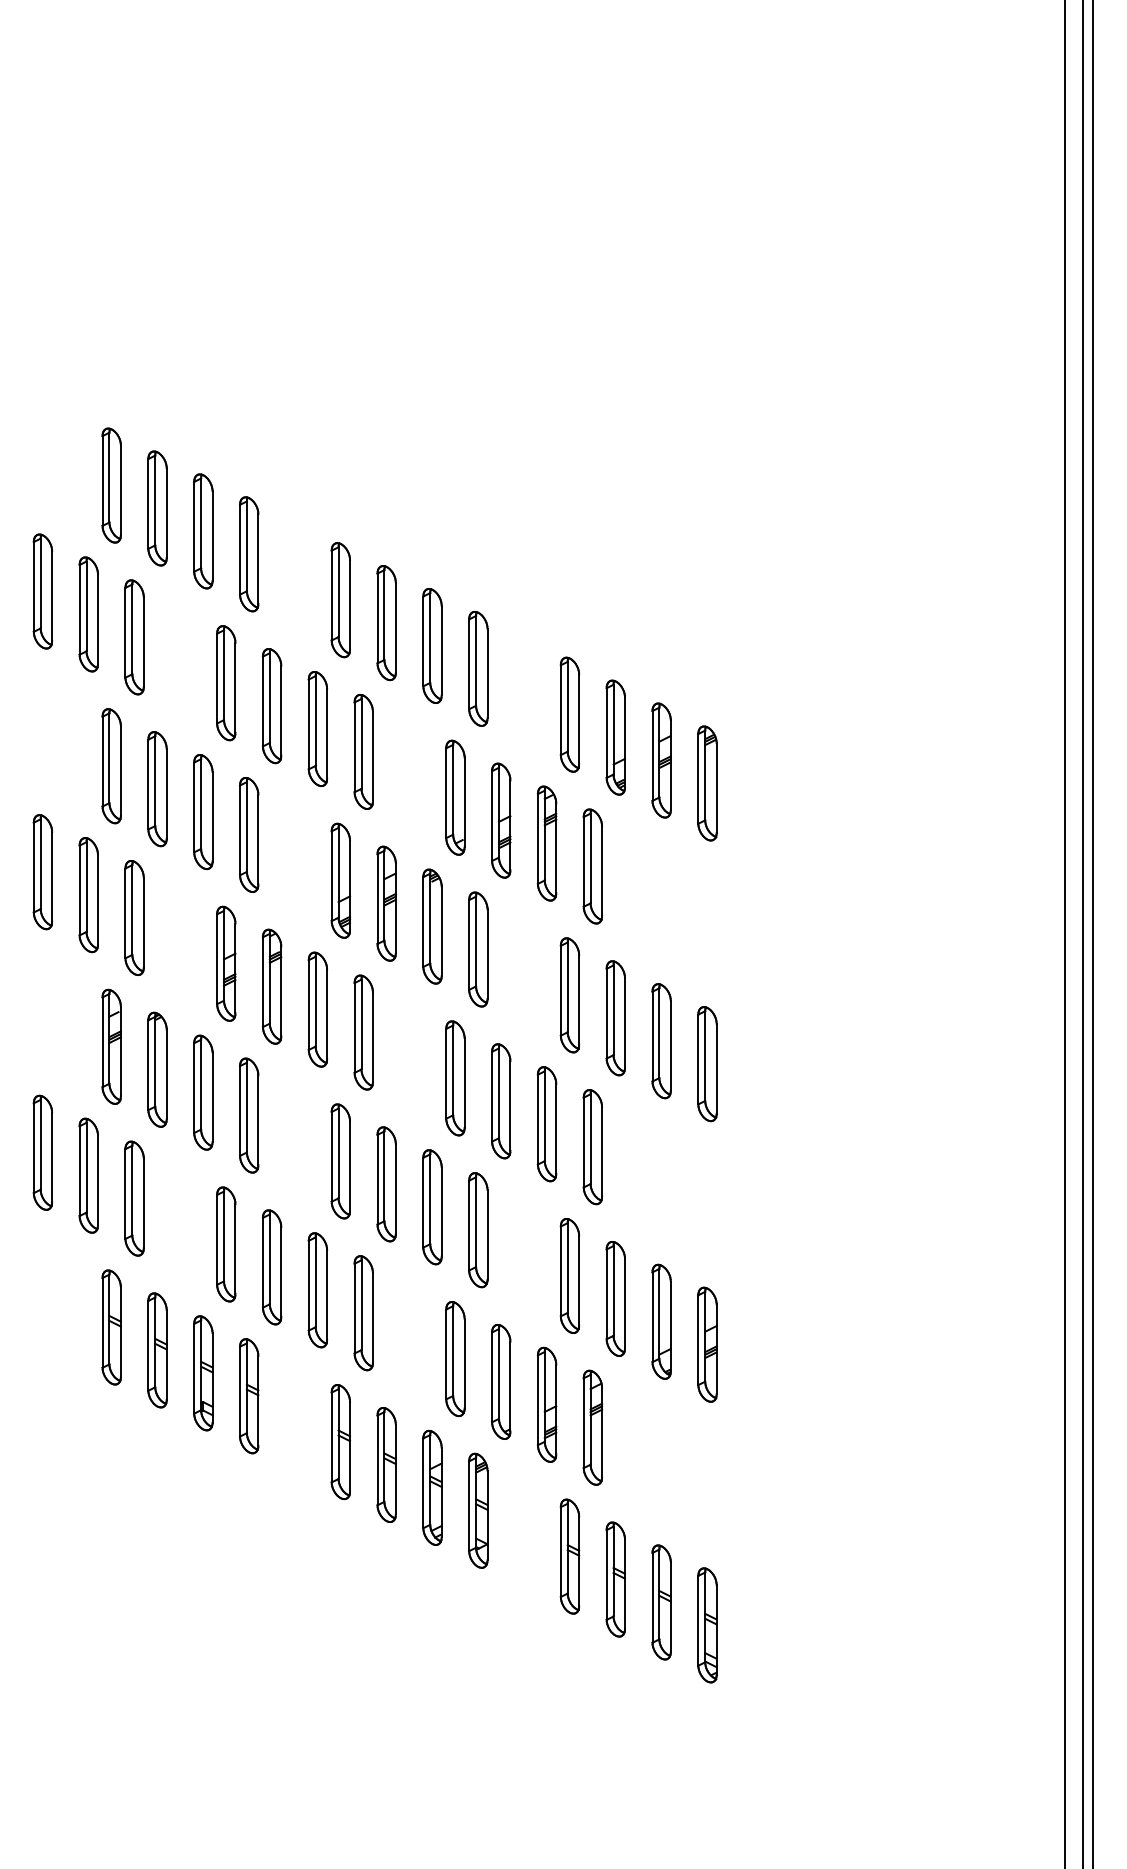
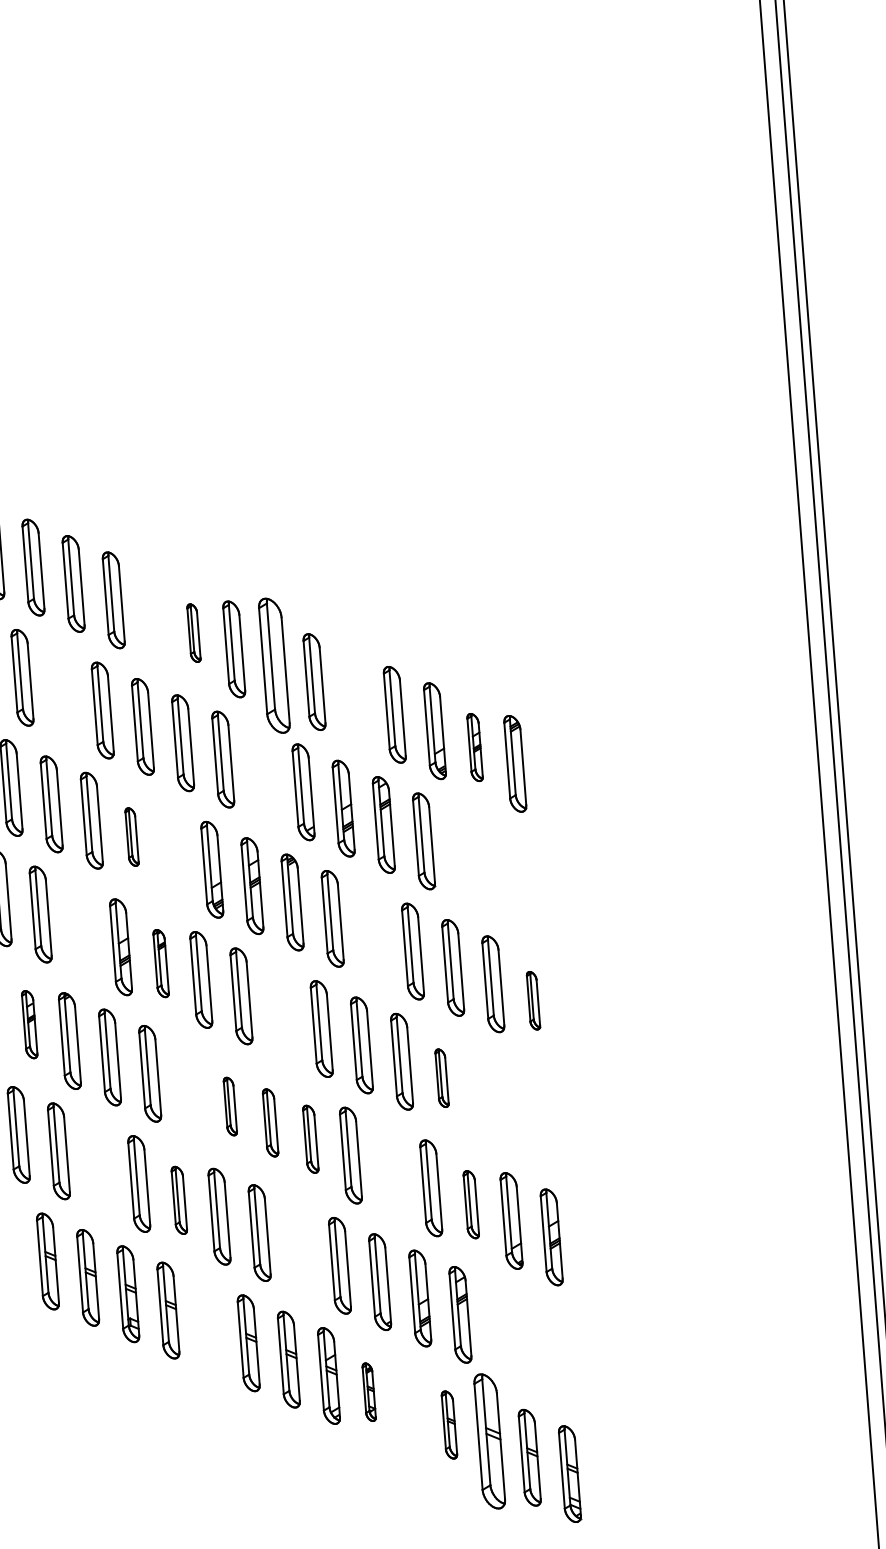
part: (340, 600) -> (193, 633), size x0.6
part: (432, 645) -> (274, 665), size x1.4
part: (661, 760) -> (474, 747), size x0.7
part: (249, 834) -> (132, 836), size x0.6
part: (271, 986) -> (160, 963), size x0.7
part: (111, 1046) -> (29, 1024), size x0.7
part: (707, 1064) -> (533, 1000), size x0.6
part: (592, 1147) -> (441, 1078), size x0.6
part: (340, 1161) -> (230, 1106), size x0.6
part: (386, 1184) -> (270, 1123), size x0.7
part: (432, 1207) -> (310, 1139), size x0.7
part: (271, 1267) -> (178, 1200), size x0.7
part: (615, 1298) -> (471, 1204), size x0.7
part: (478, 1510) -> (369, 1392), size x0.6
part: (569, 1556) -> (449, 1424), size x0.7
part: (615, 1579) -> (489, 1441), size x1.4

